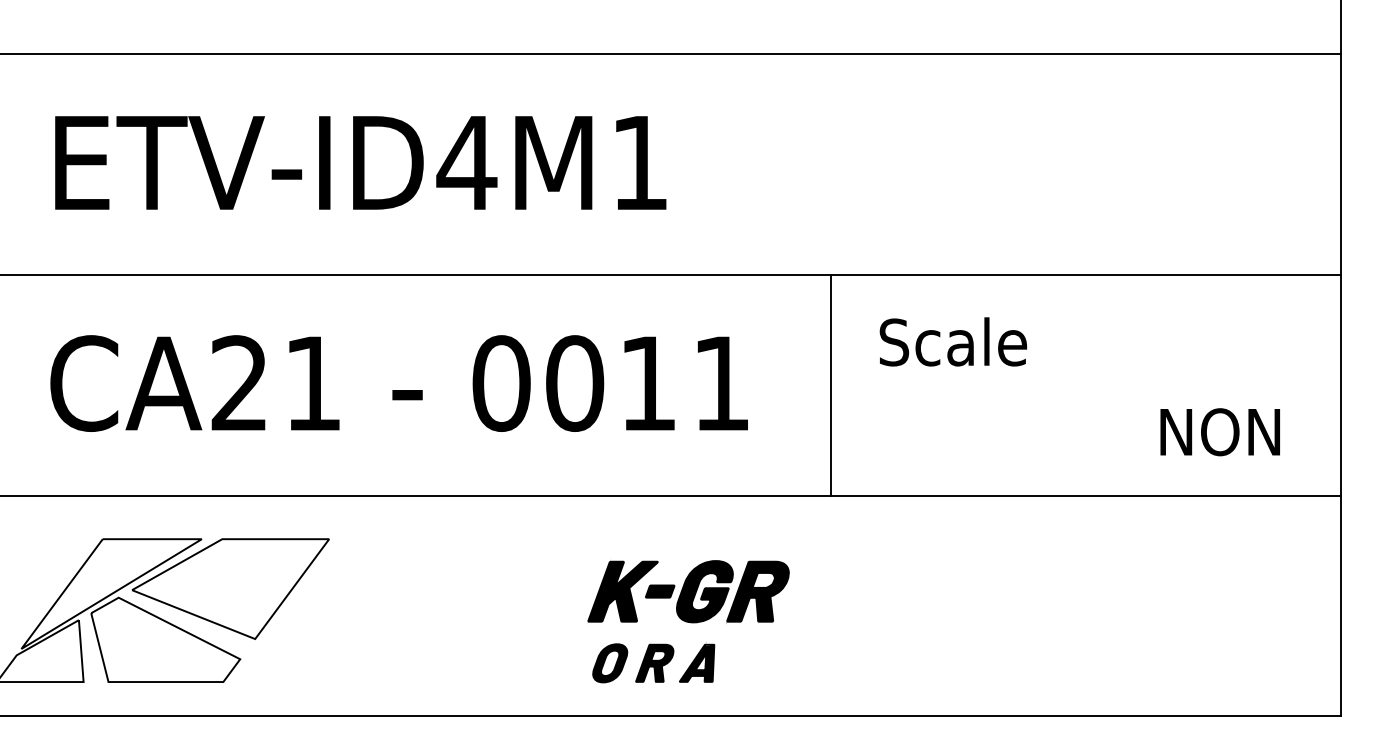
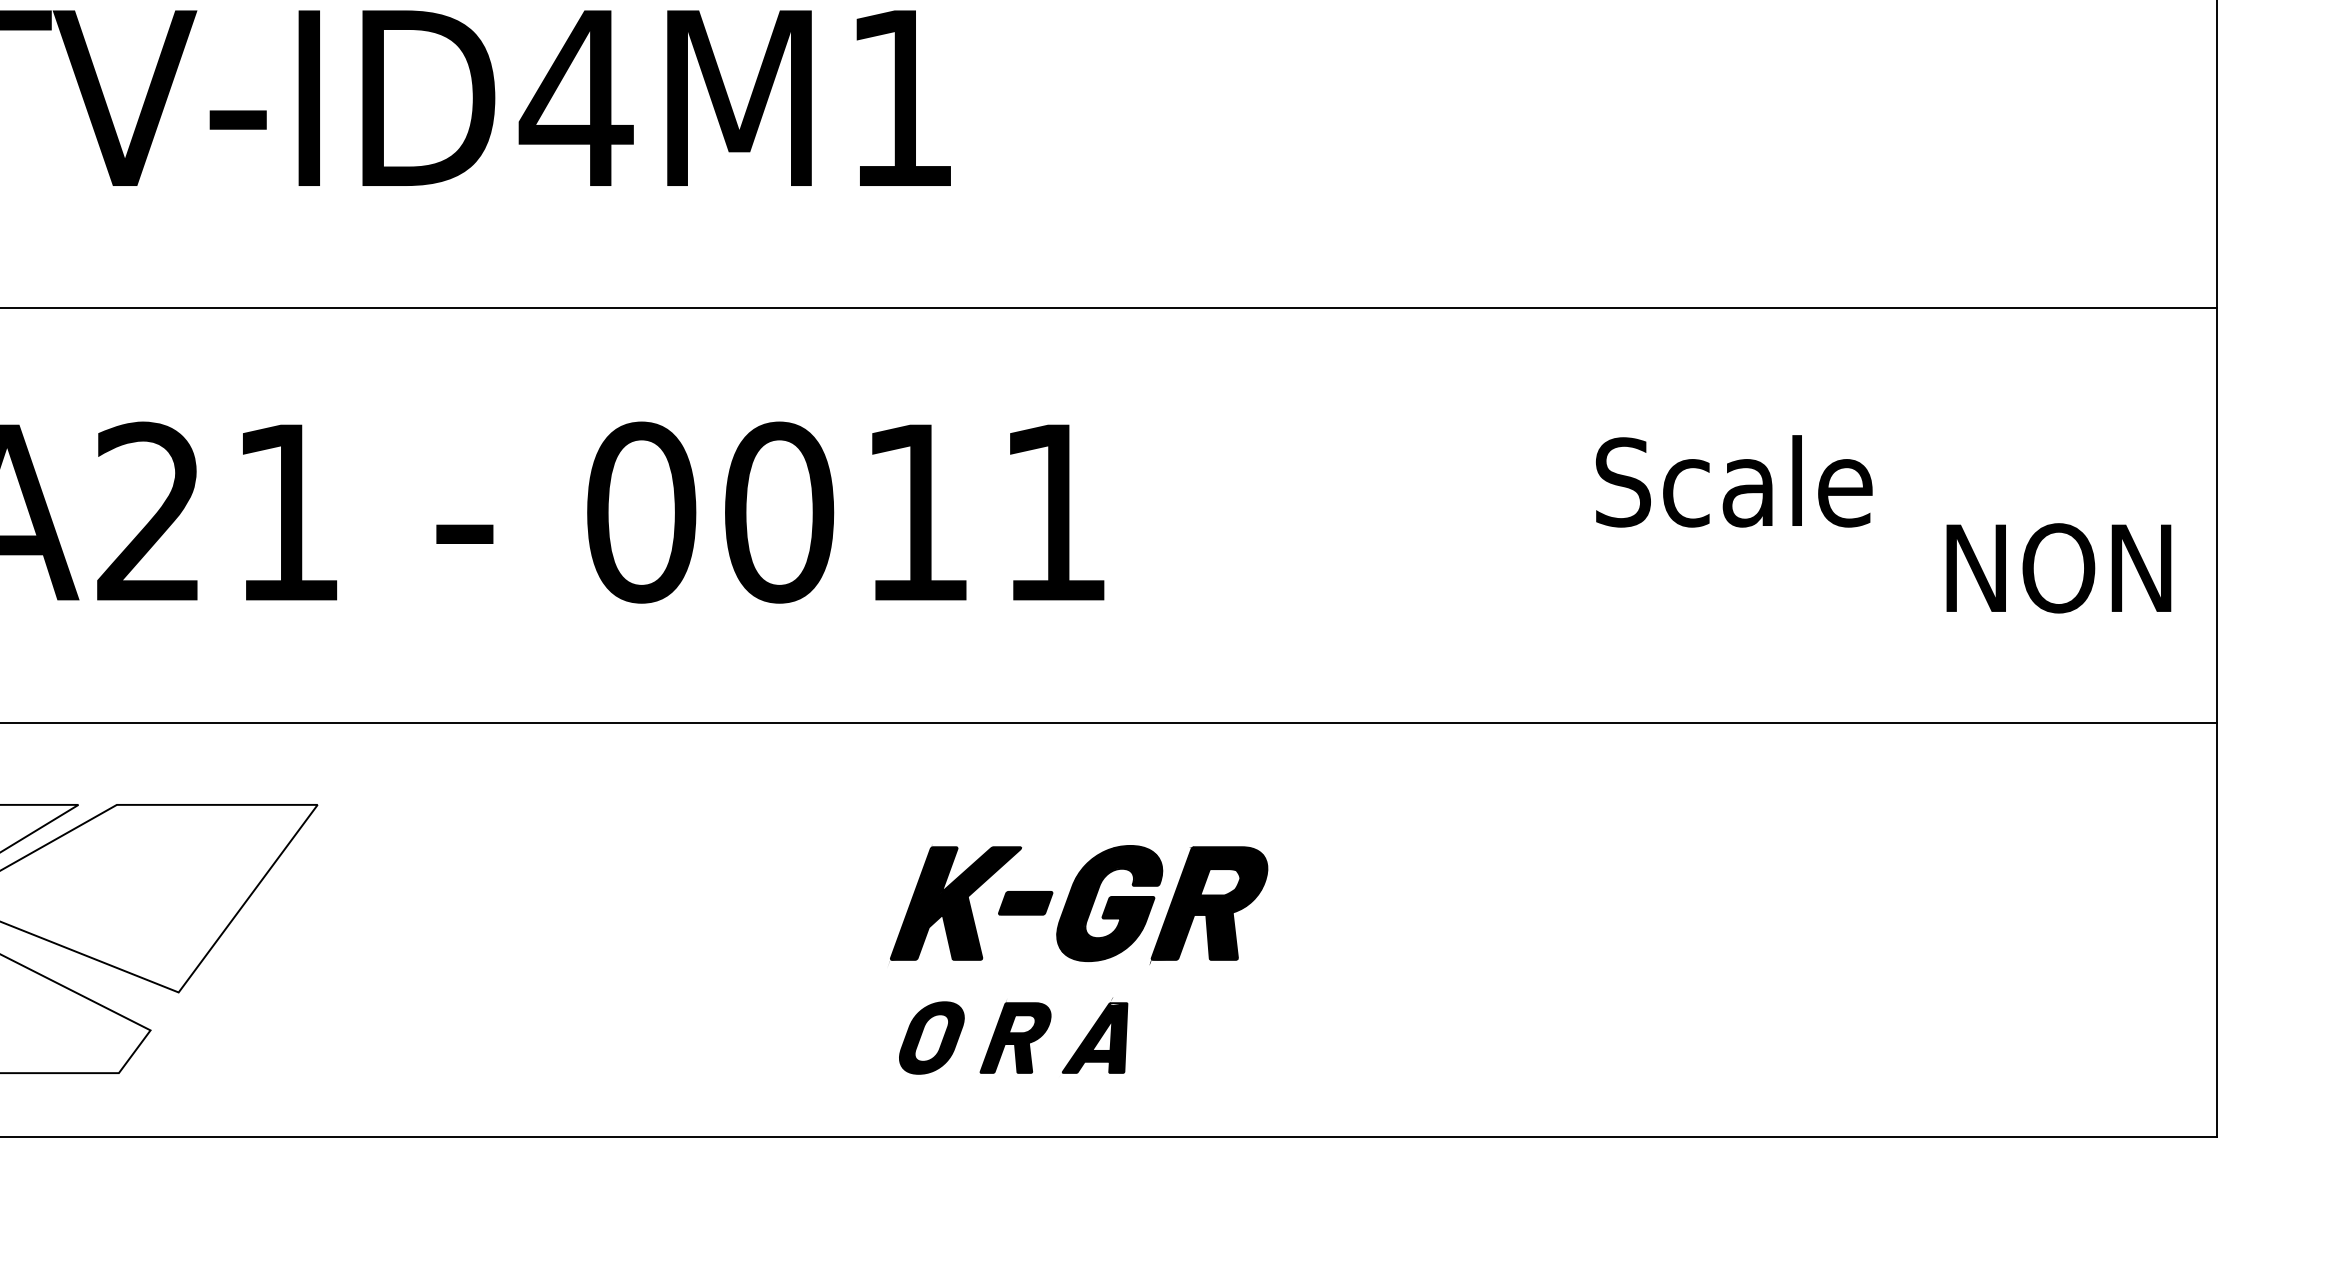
text: (953, 341) -> (1734, 480), moved
line: (830, 384) -> (1259, 514), removed
text: (1219, 432) -> (2057, 568), moved
part: (688, 621) -> (1078, 959), moved

